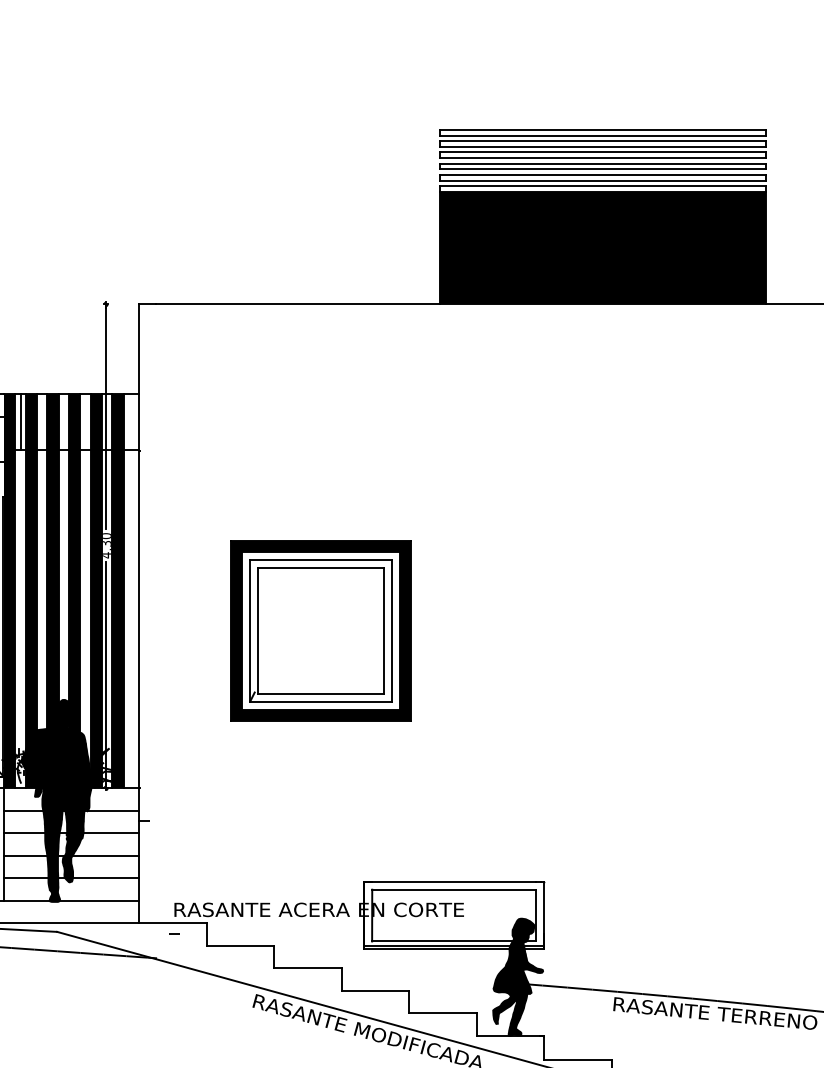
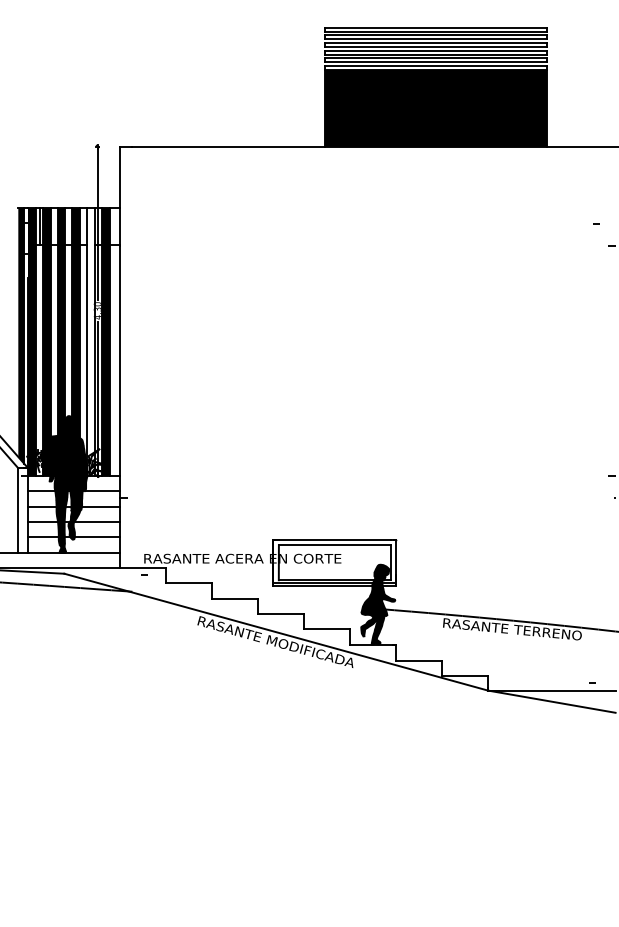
fill: (95, 590) -> (90, 341), removed
part: (320, 630) -> (243, 368), removed

